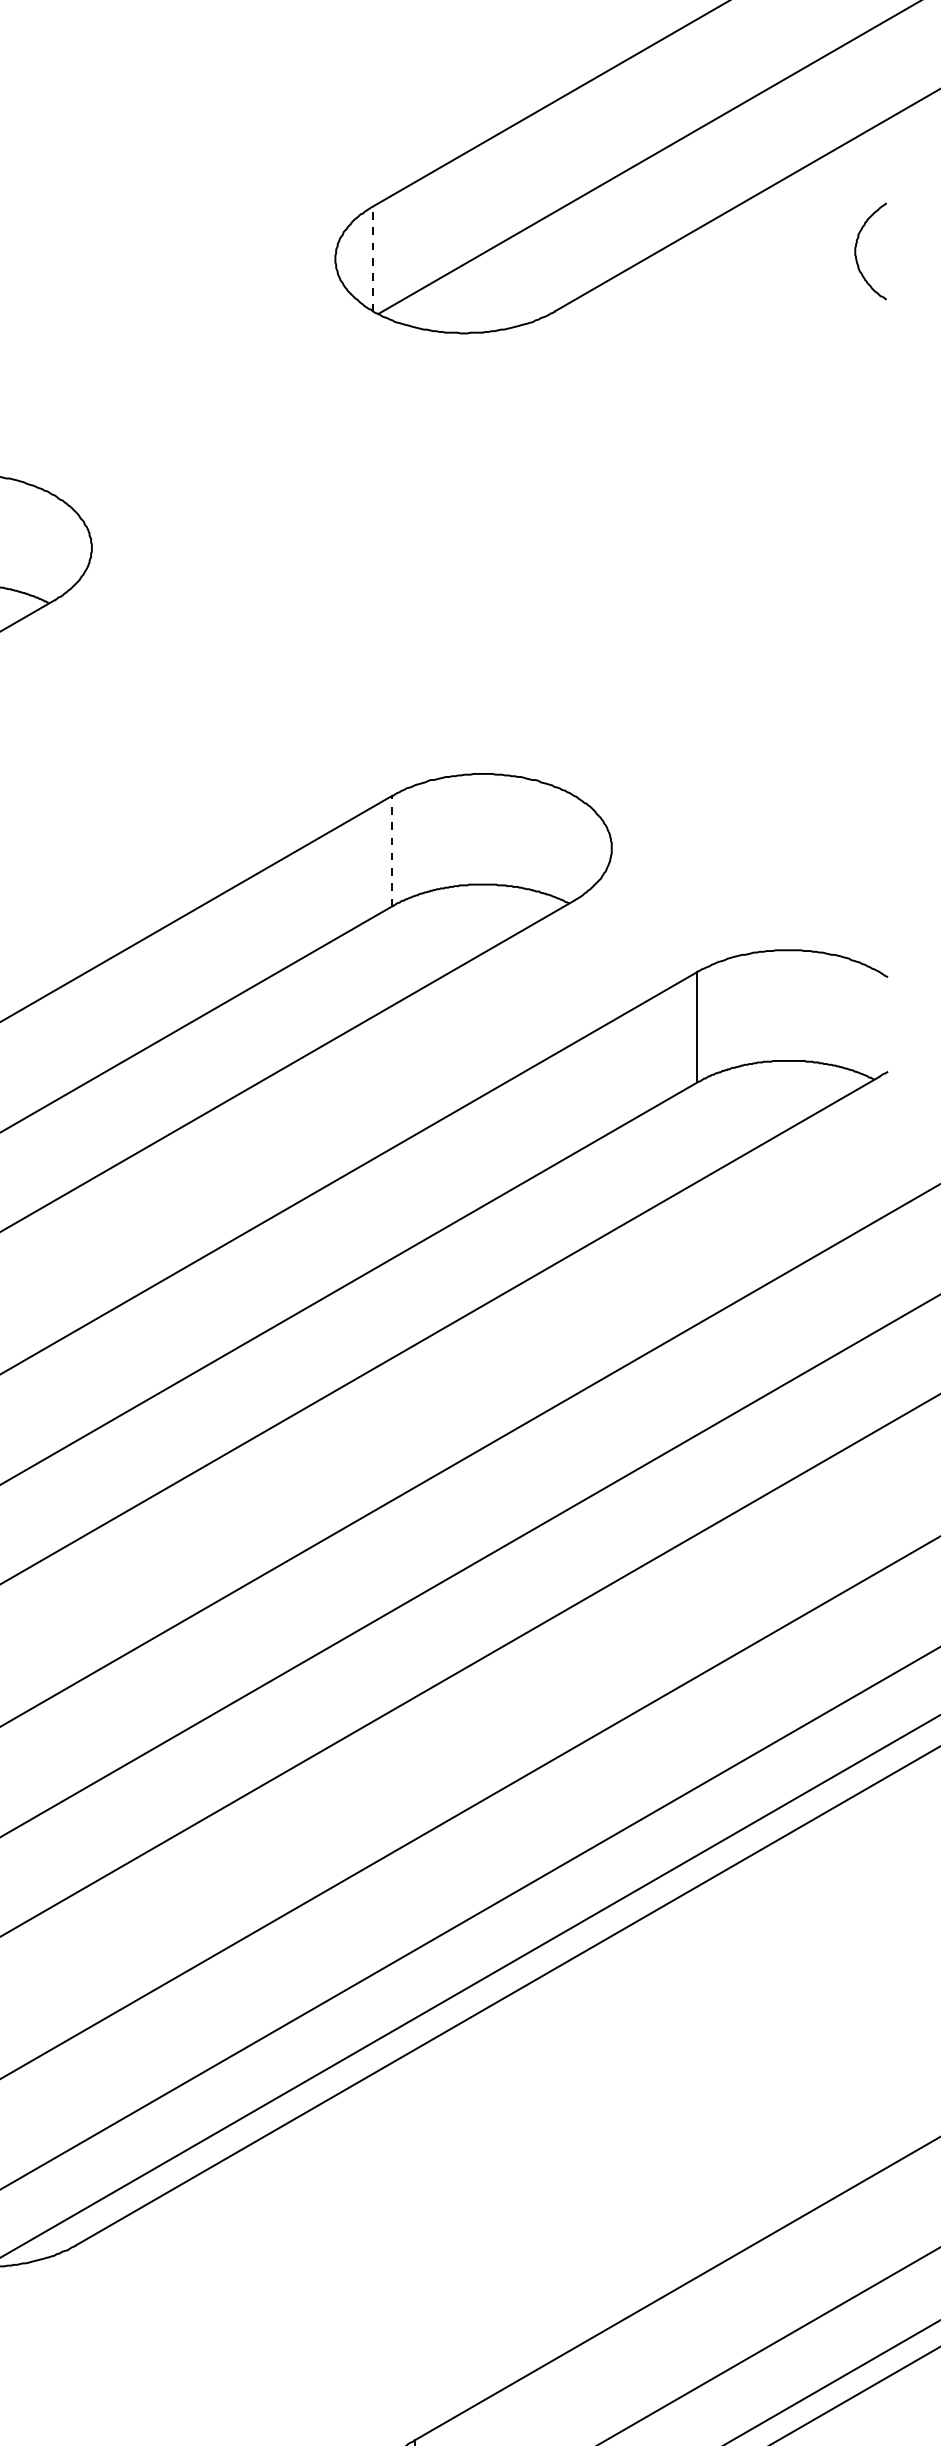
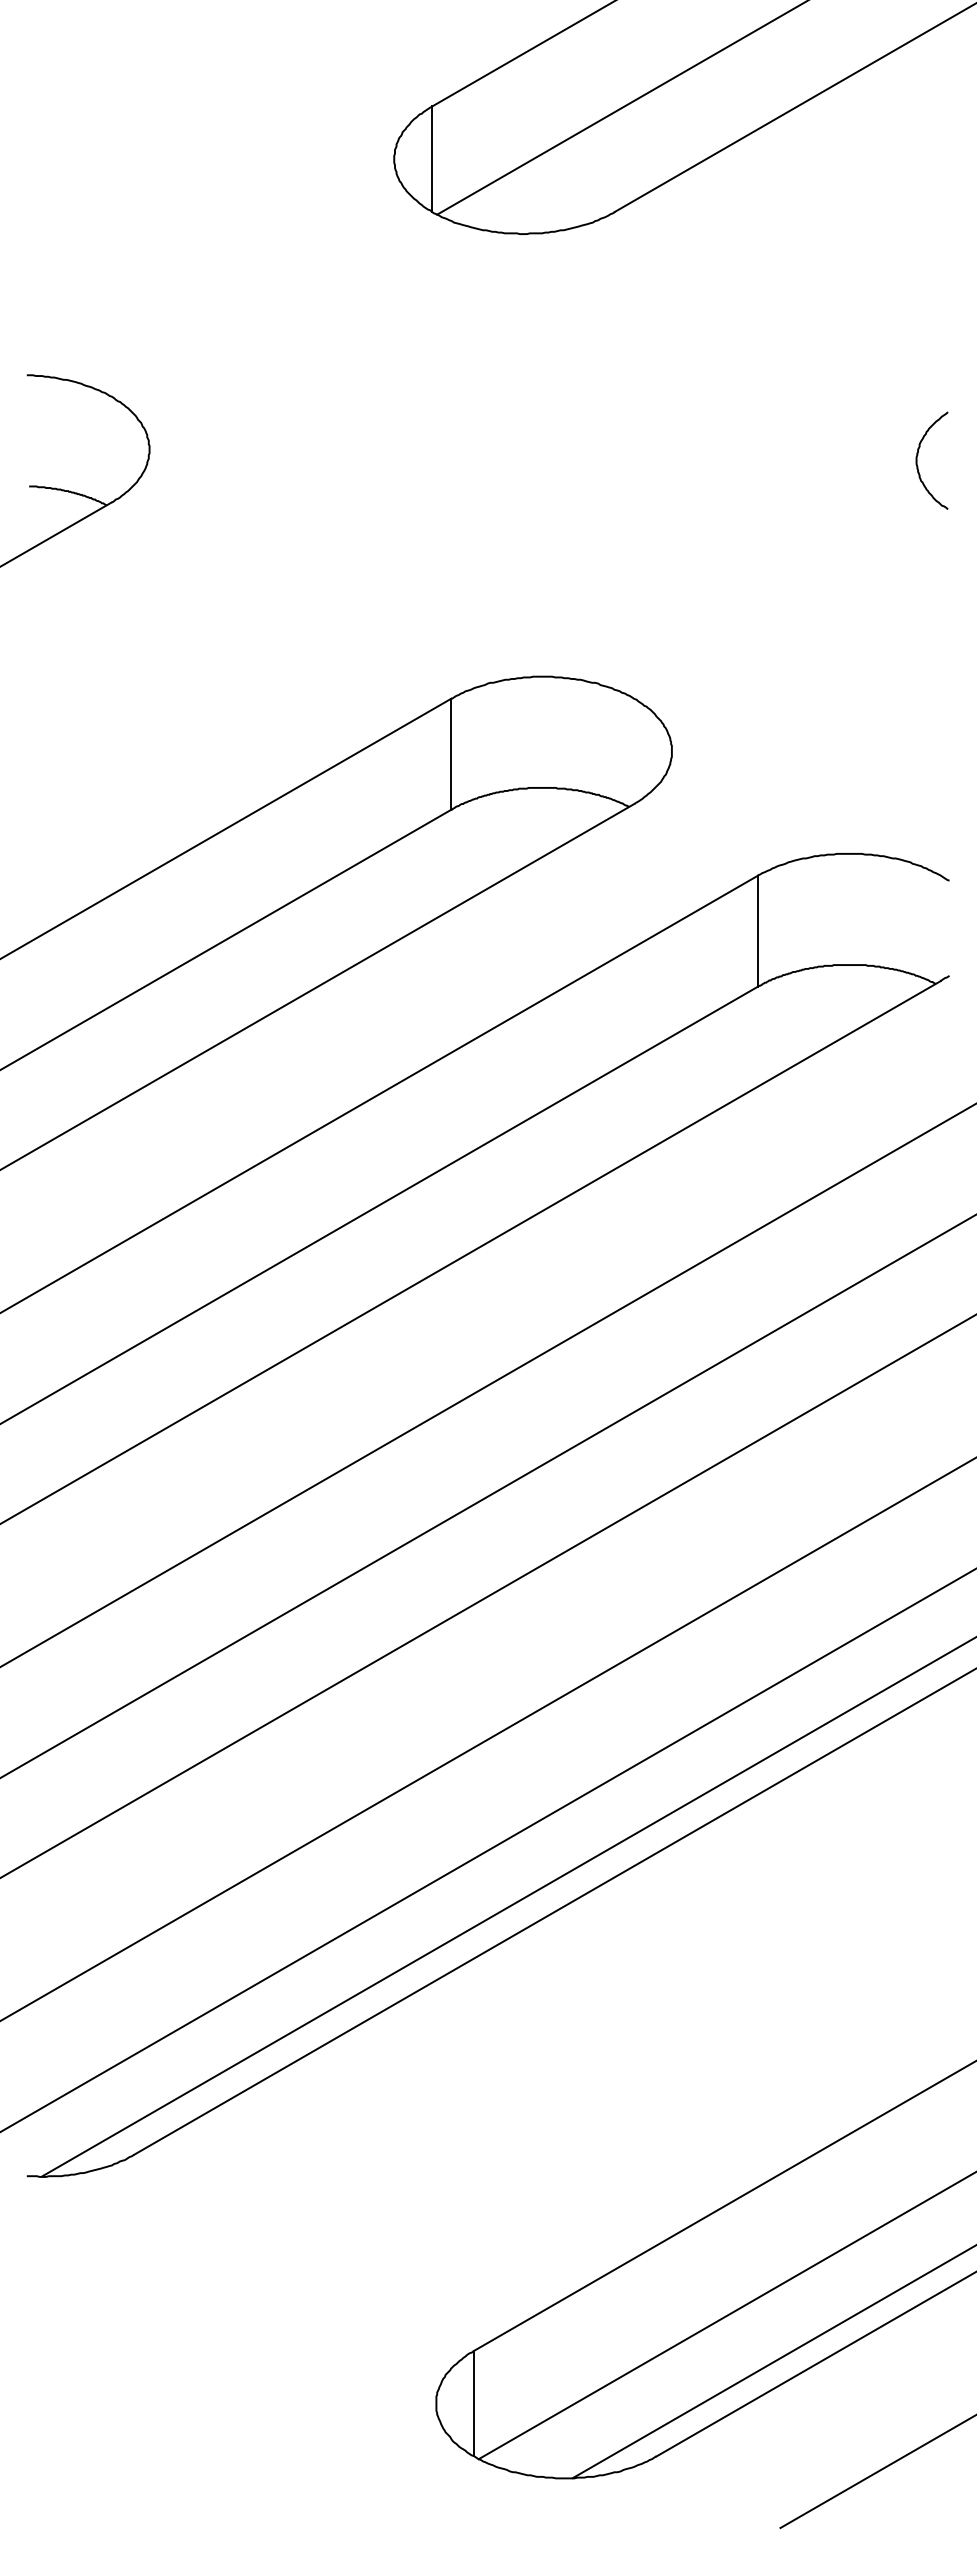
curve: (857, 246) -> (918, 455), moved
line: (373, 259) -> (432, 159), dashed -> solid
line: (392, 851) -> (451, 754), dashed -> solid

